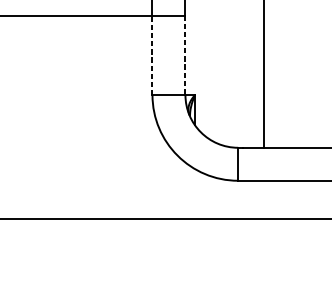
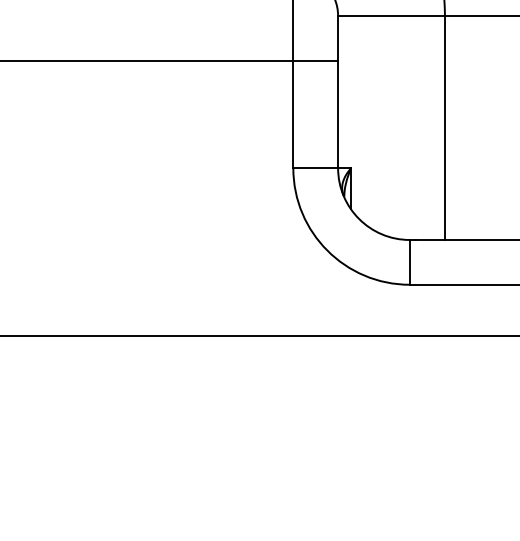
line: (152, 55) -> (293, 114), dashed -> solid
line: (185, 55) -> (338, 114), dashed -> solid

